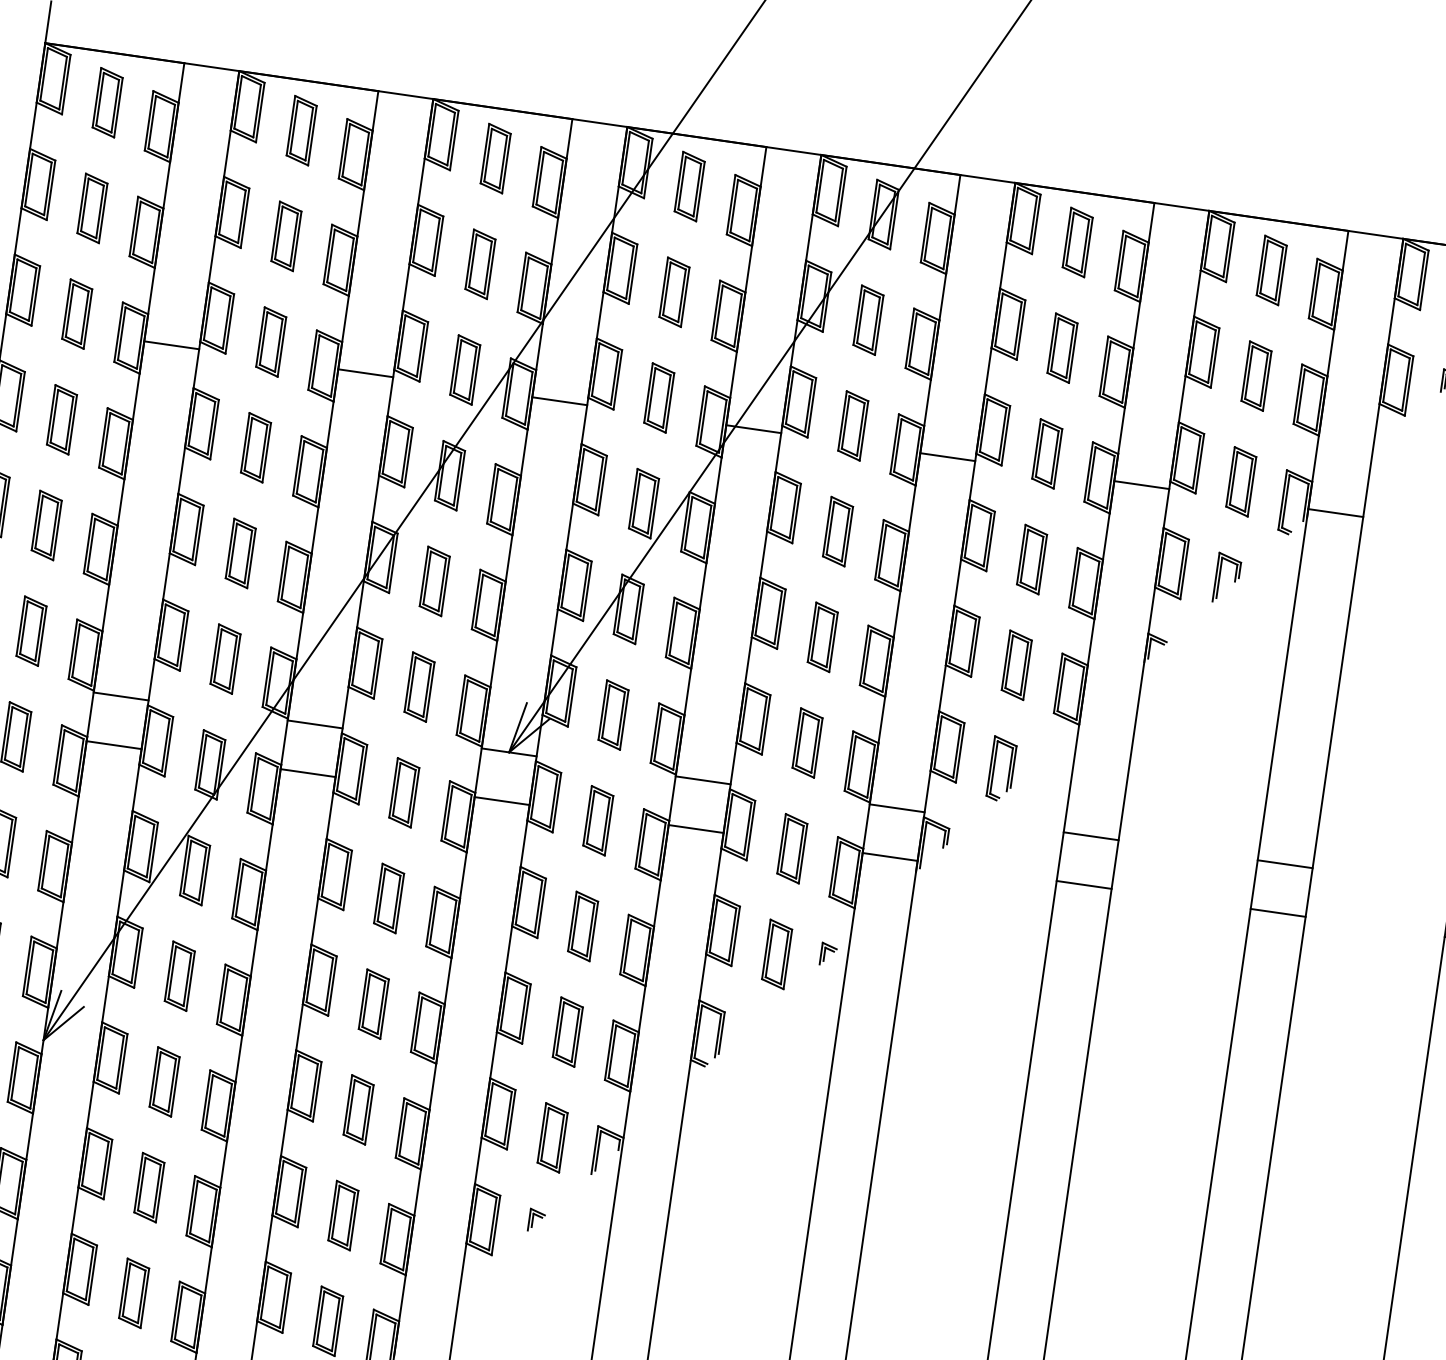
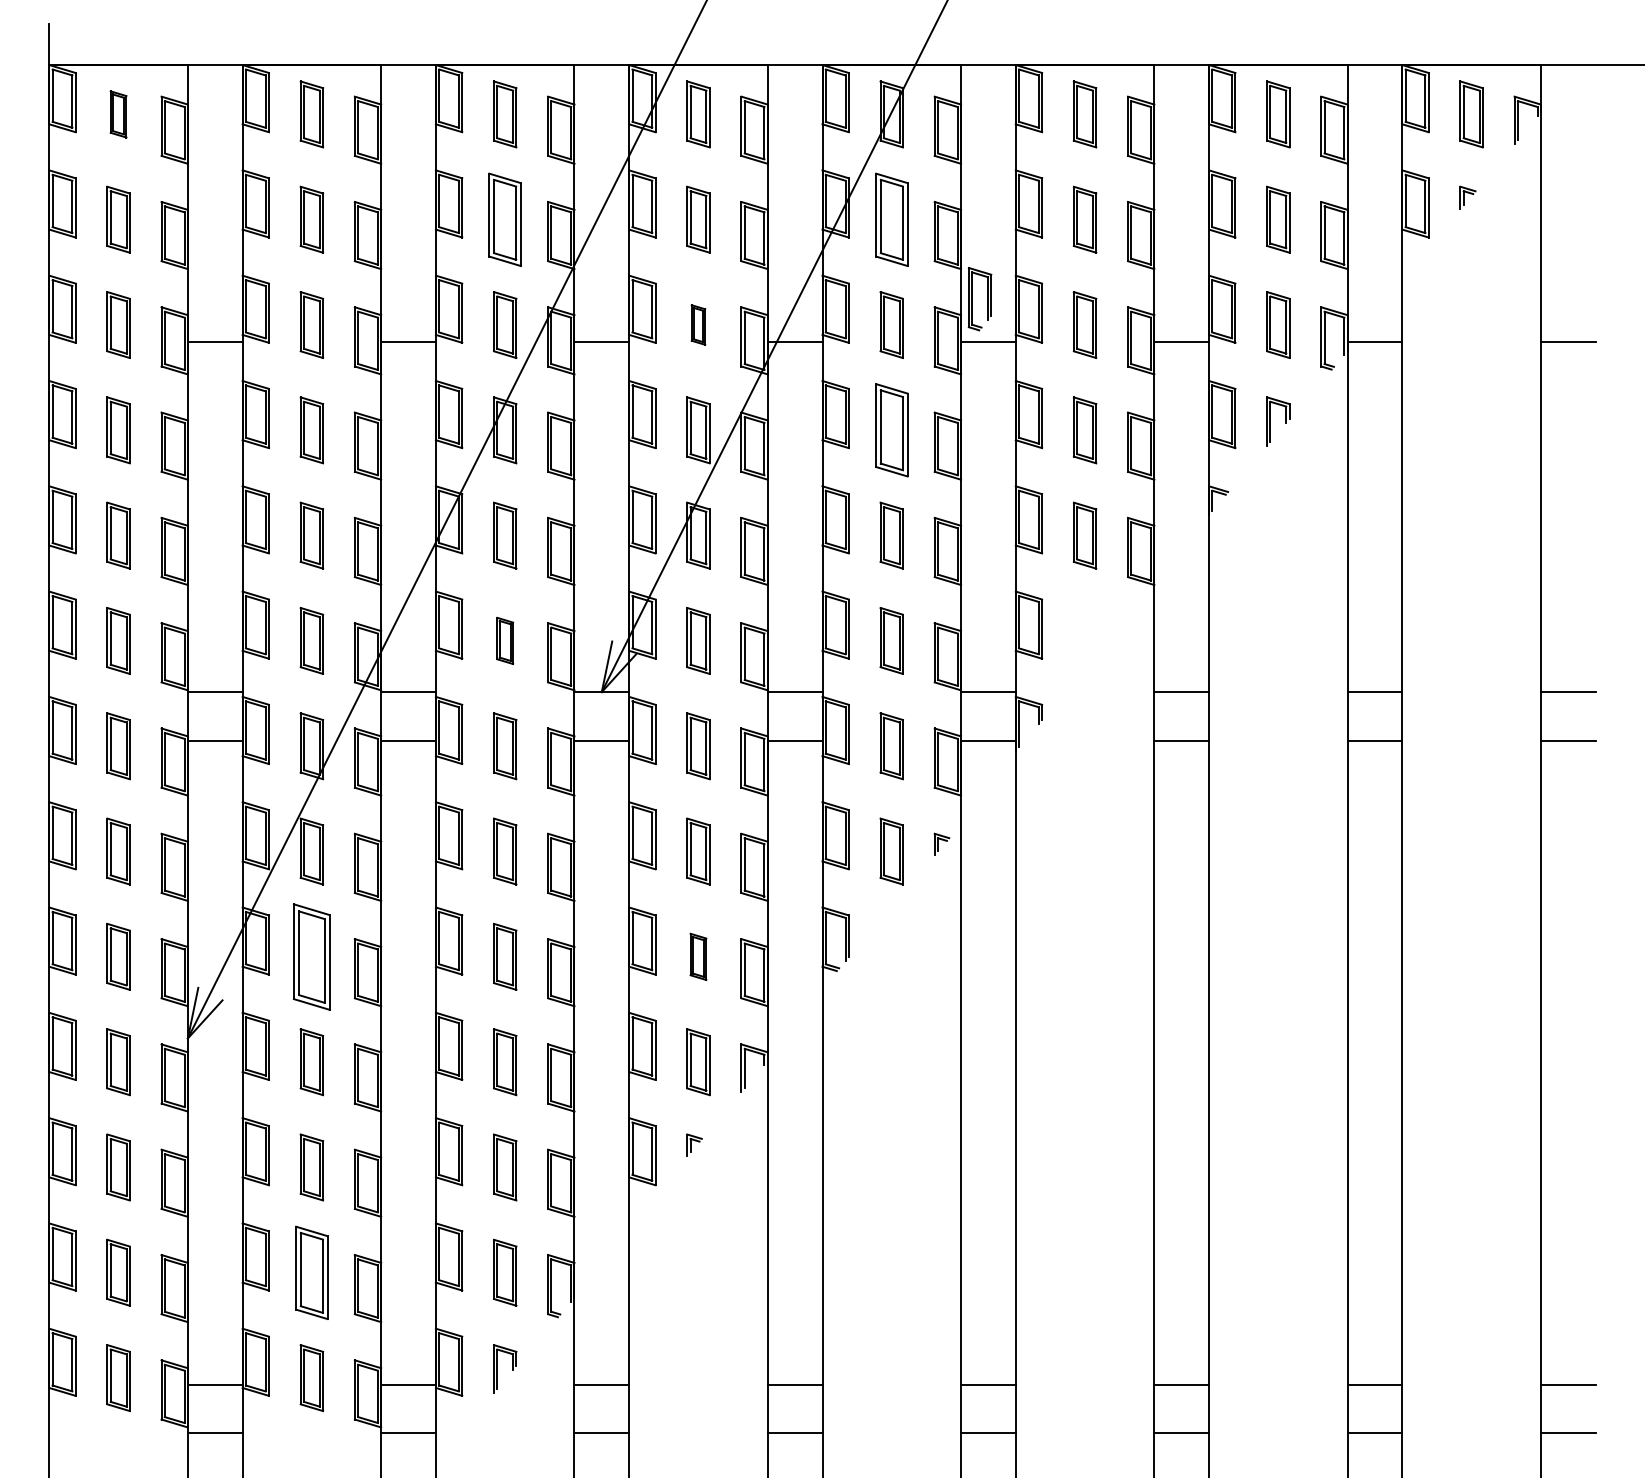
part: (107, 102) -> (118, 114), size x0.7
part: (480, 264) -> (505, 219), size x1.4
part: (868, 319) -> (891, 219), size x1.4
part: (659, 397) -> (698, 324), size x0.6
part: (837, 531) -> (891, 430), size x1.4
part: (419, 686) -> (505, 640), size x0.7
part: (994, 768) -> (972, 299), moved
part: (179, 975) -> (311, 956), size x1.6
part: (567, 1031) -> (698, 956), size x0.7
part: (133, 1293) -> (311, 1272), size x1.4

